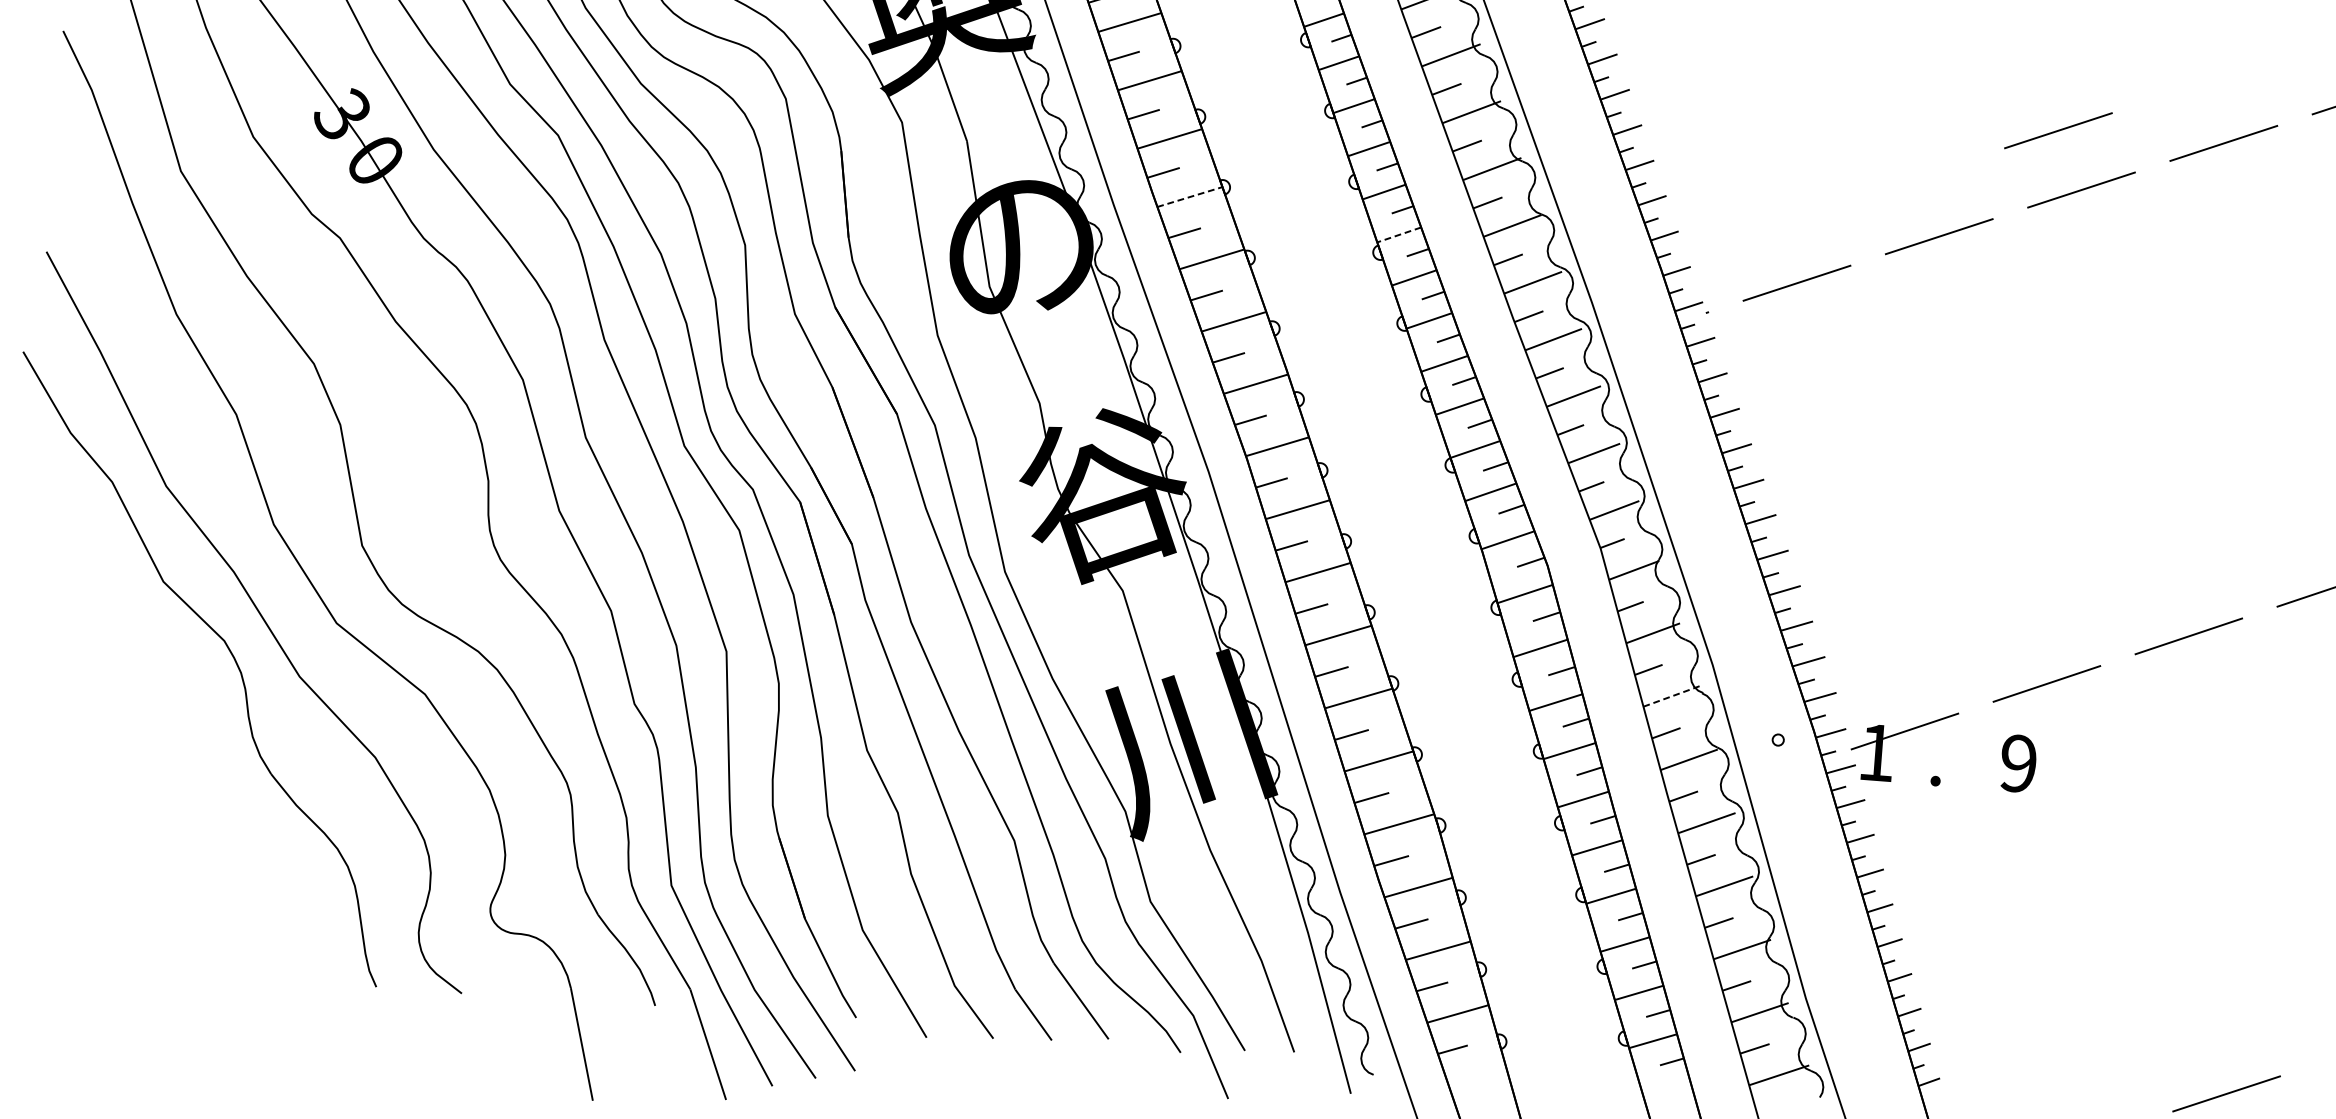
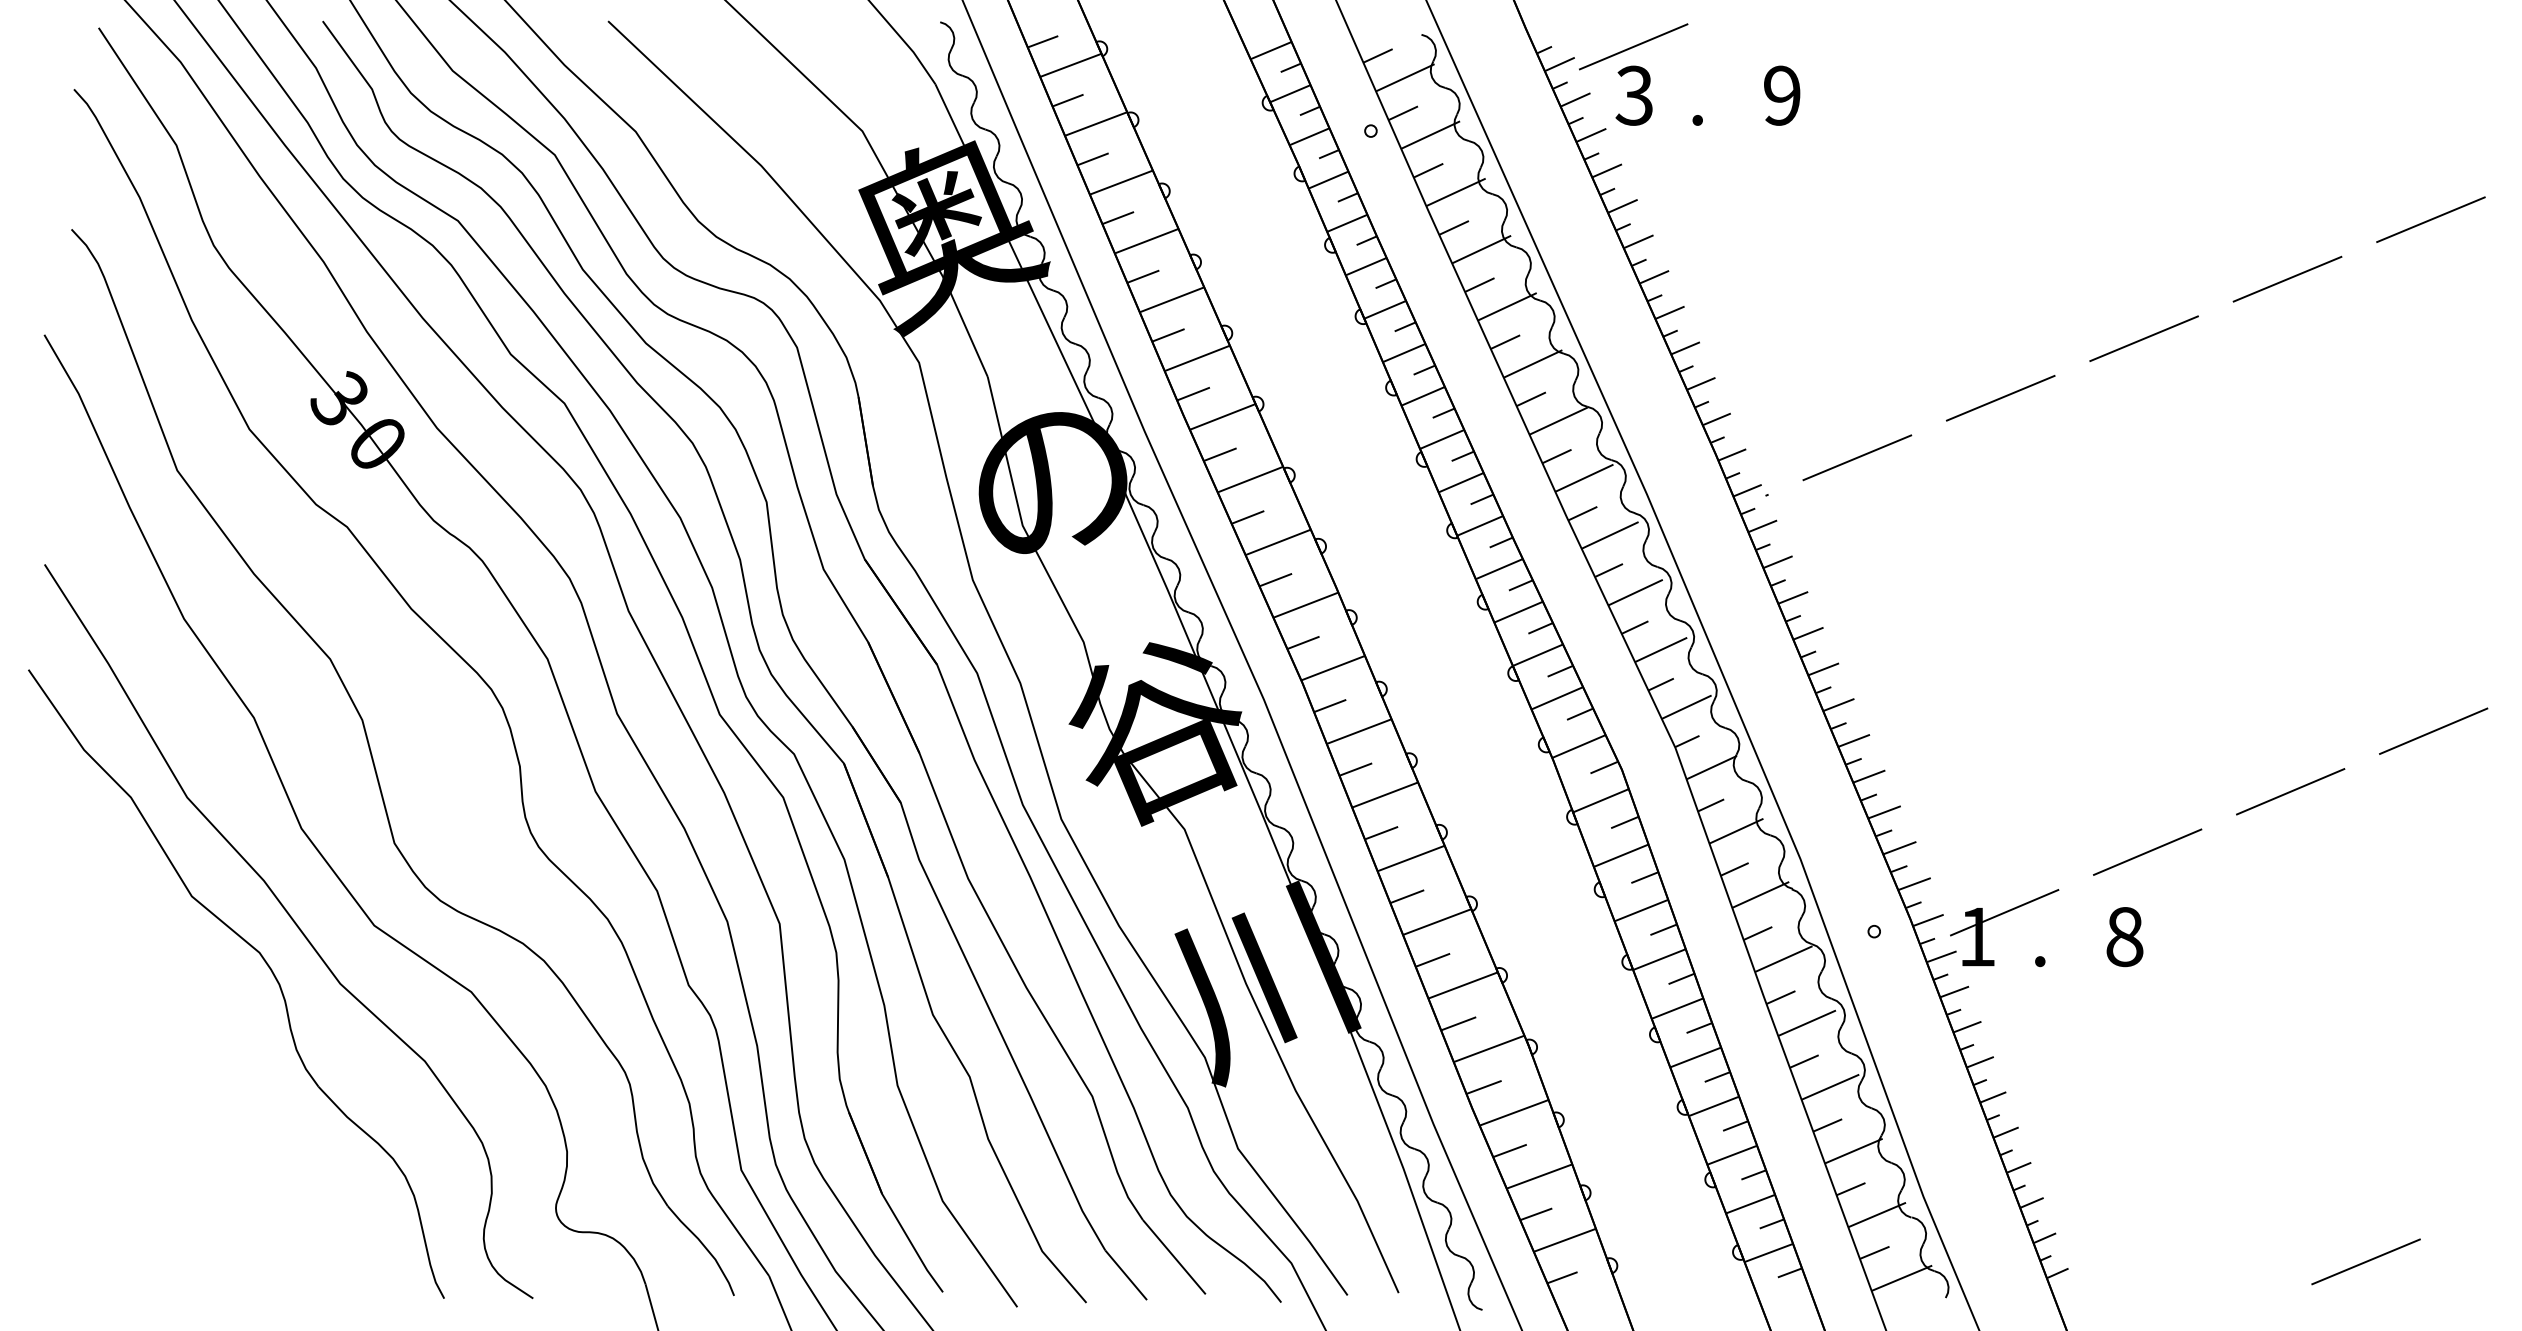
line: (2058, 130) -> (2115, 278), removed
line: (1190, 196) -> (1223, 416), dashed -> solid
line: (1398, 234) -> (1441, 439), dashed -> solid
line: (1672, 696) -> (1761, 894), dashed -> solid
text: (2018, 763) -> (2124, 936), 9 -> 8

